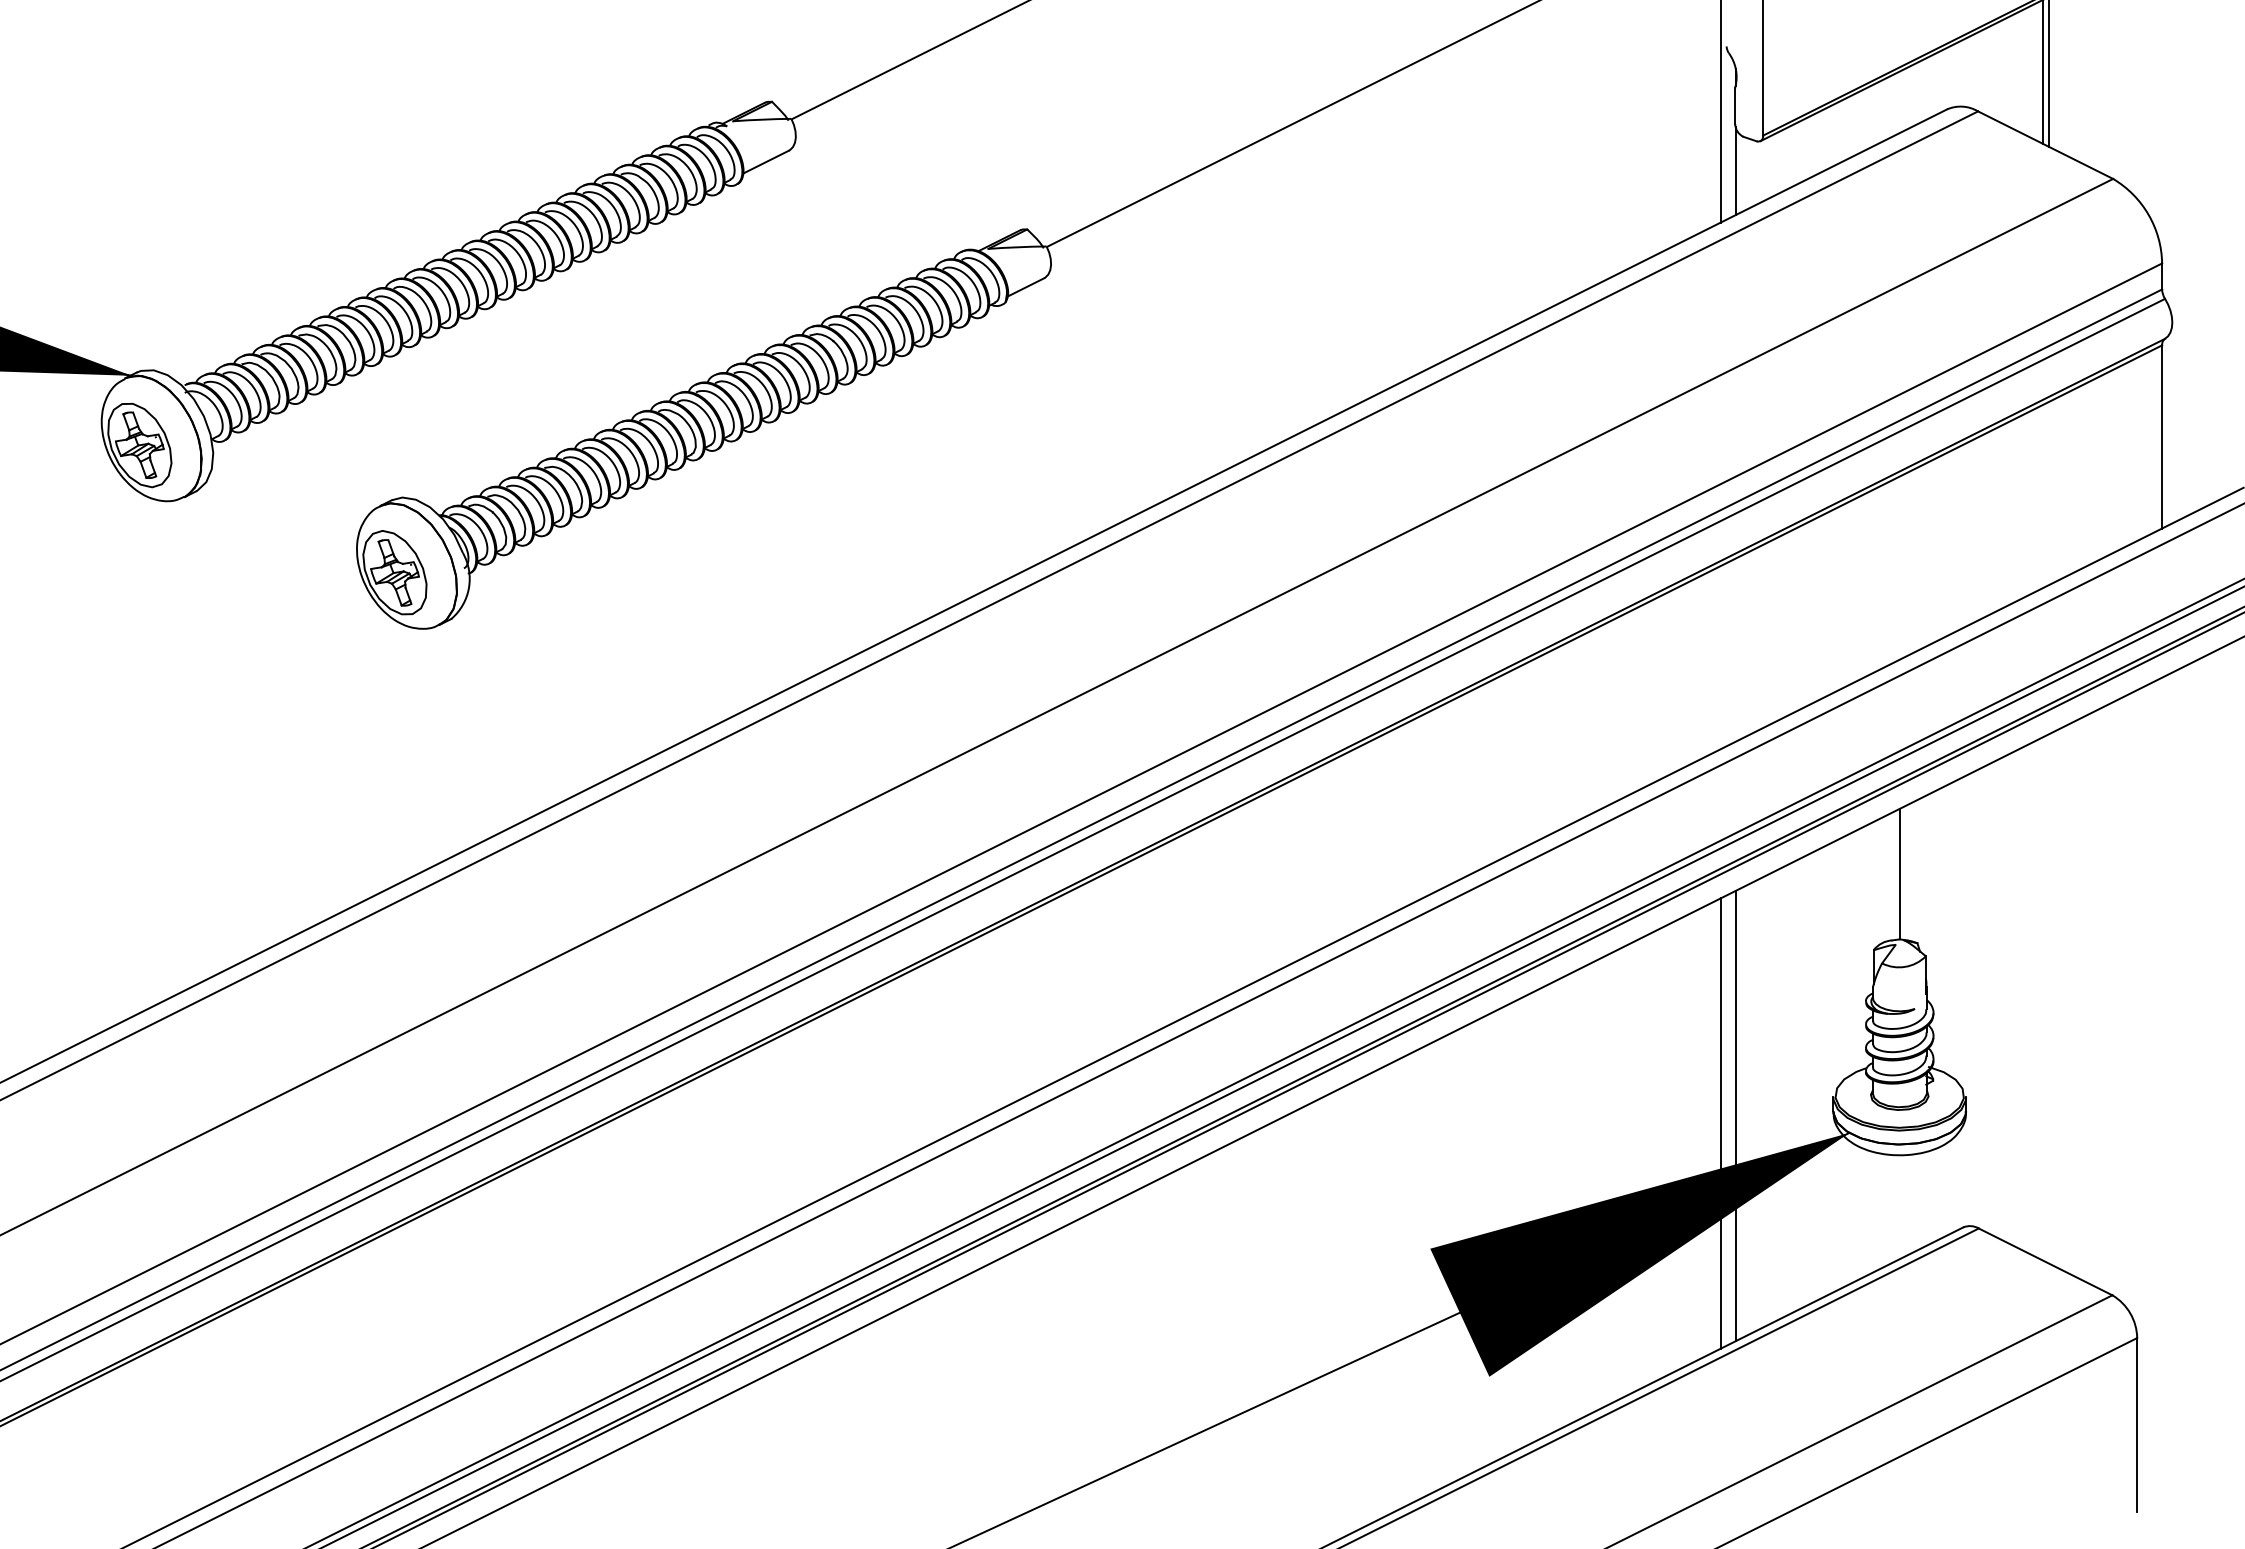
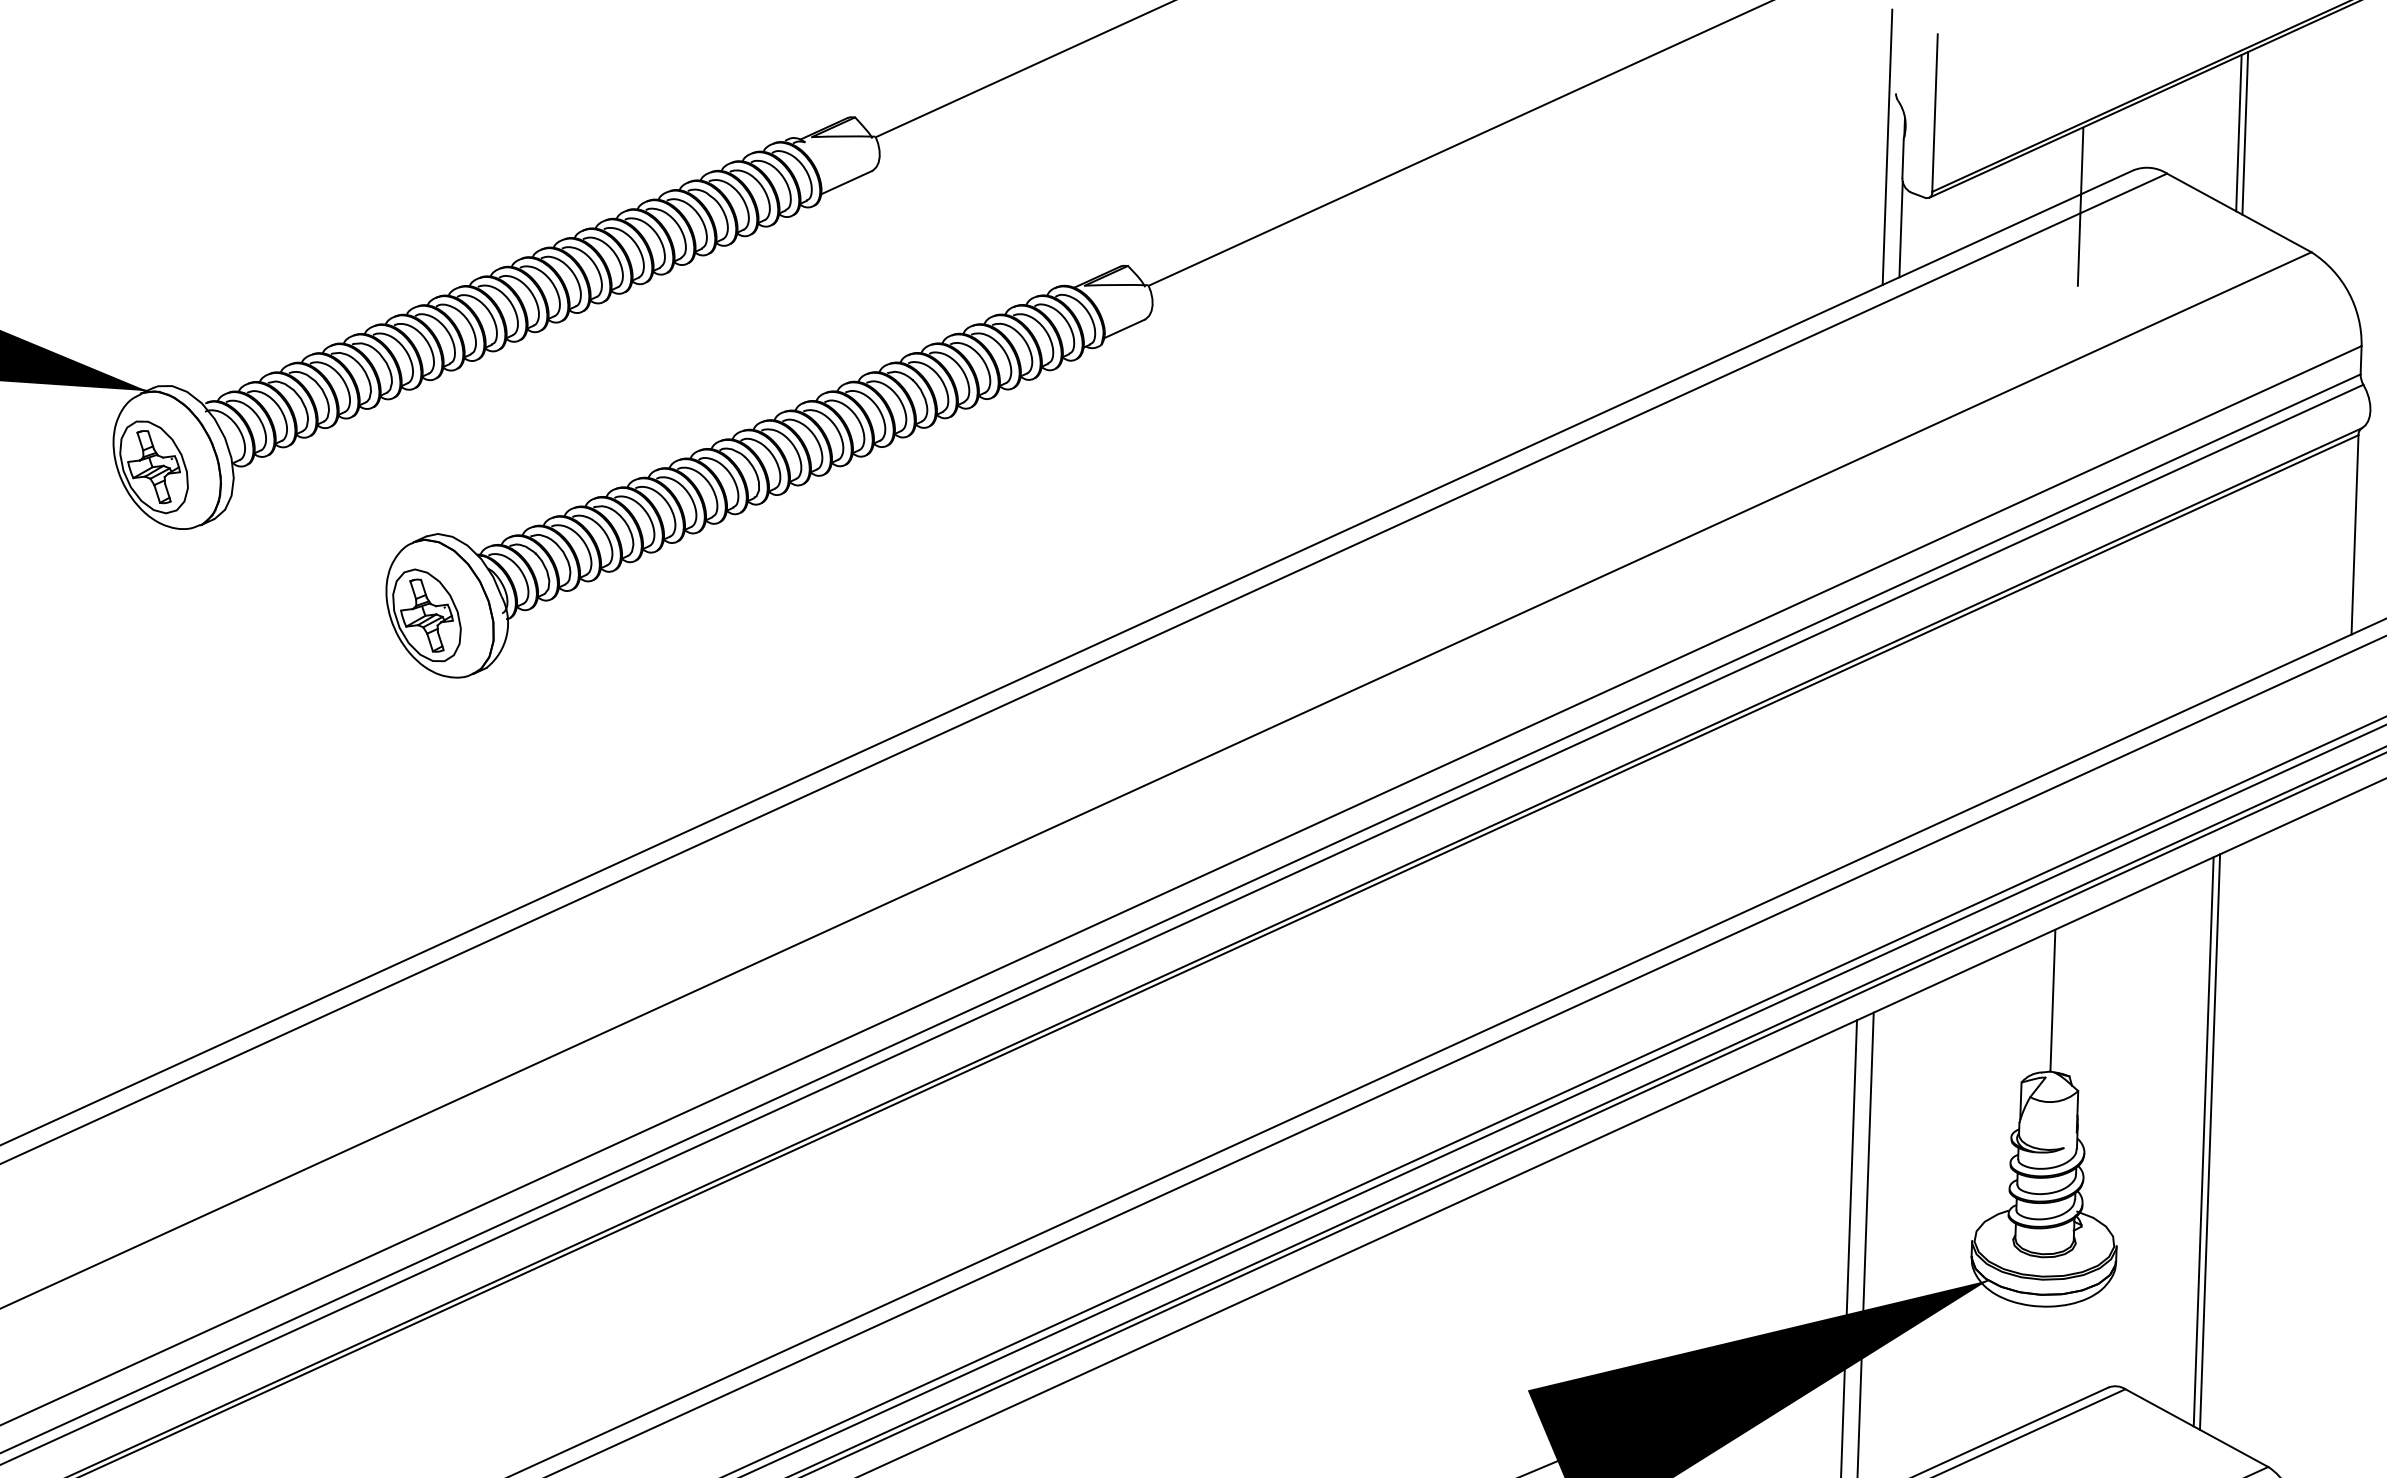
line: (1899, 144) -> (2080, 206), added
line: (2042, 998) -> (2203, 1141), added
line: (2048, 998) -> (2210, 1141), added

